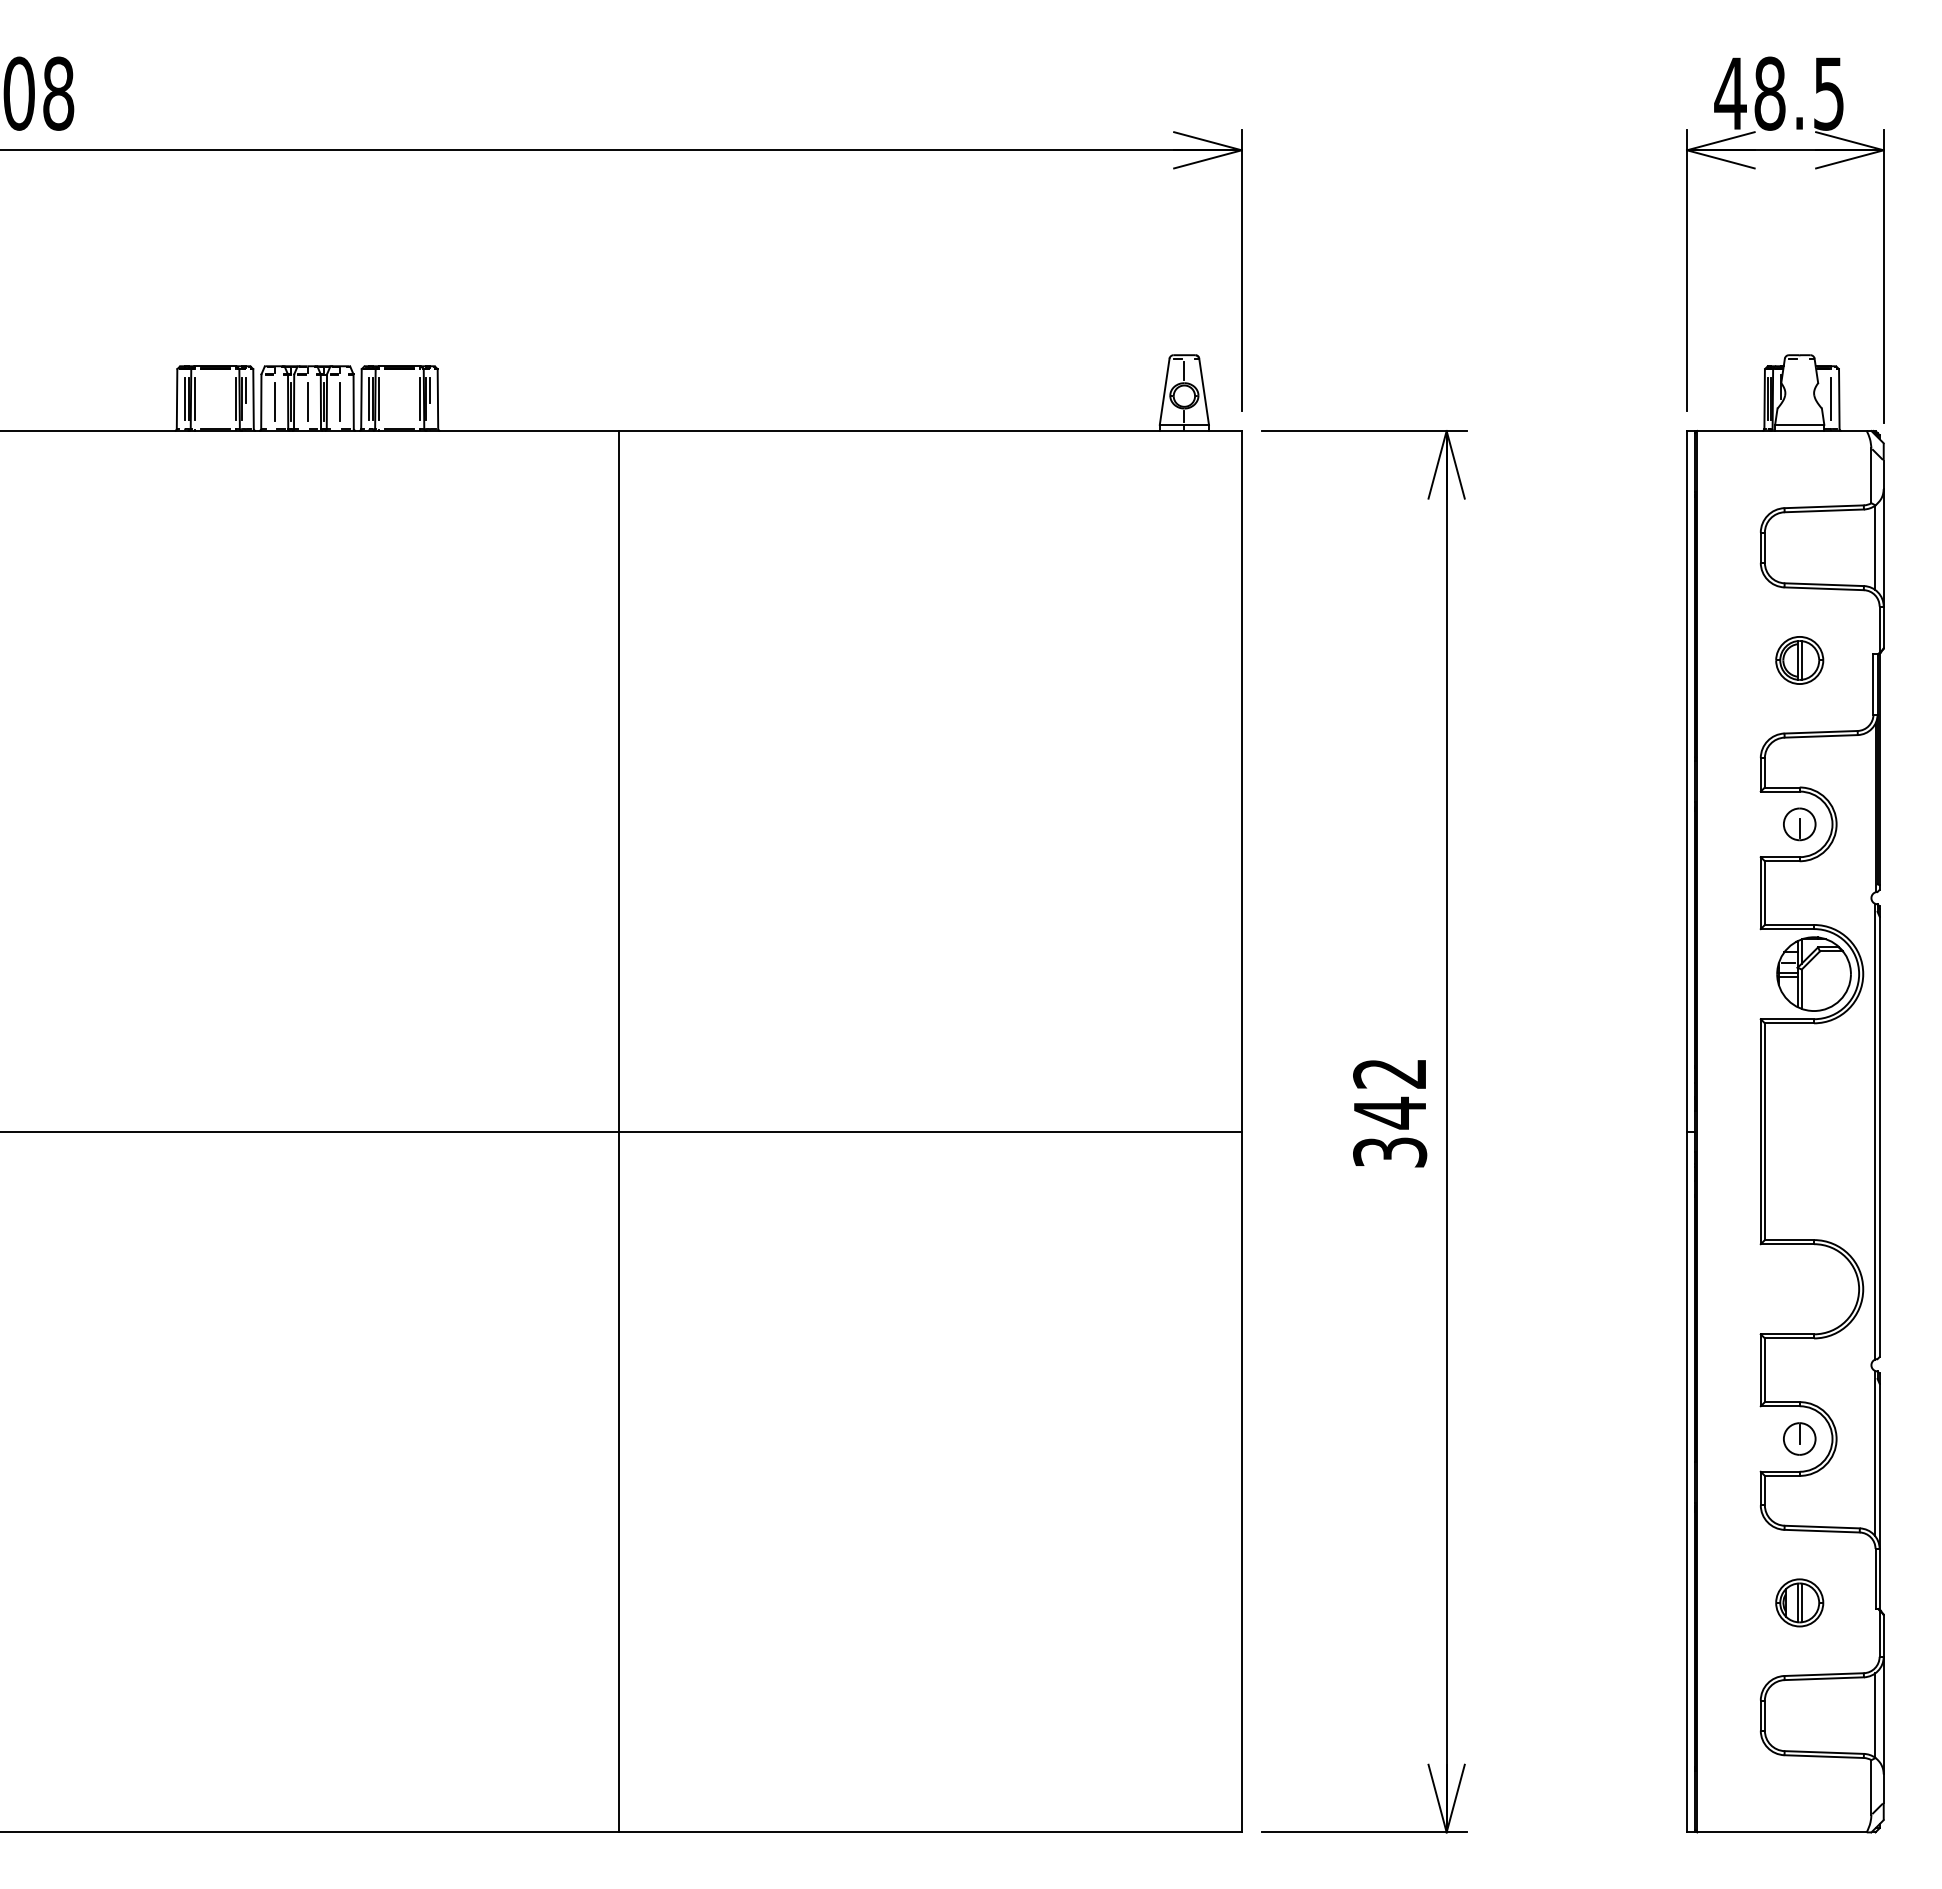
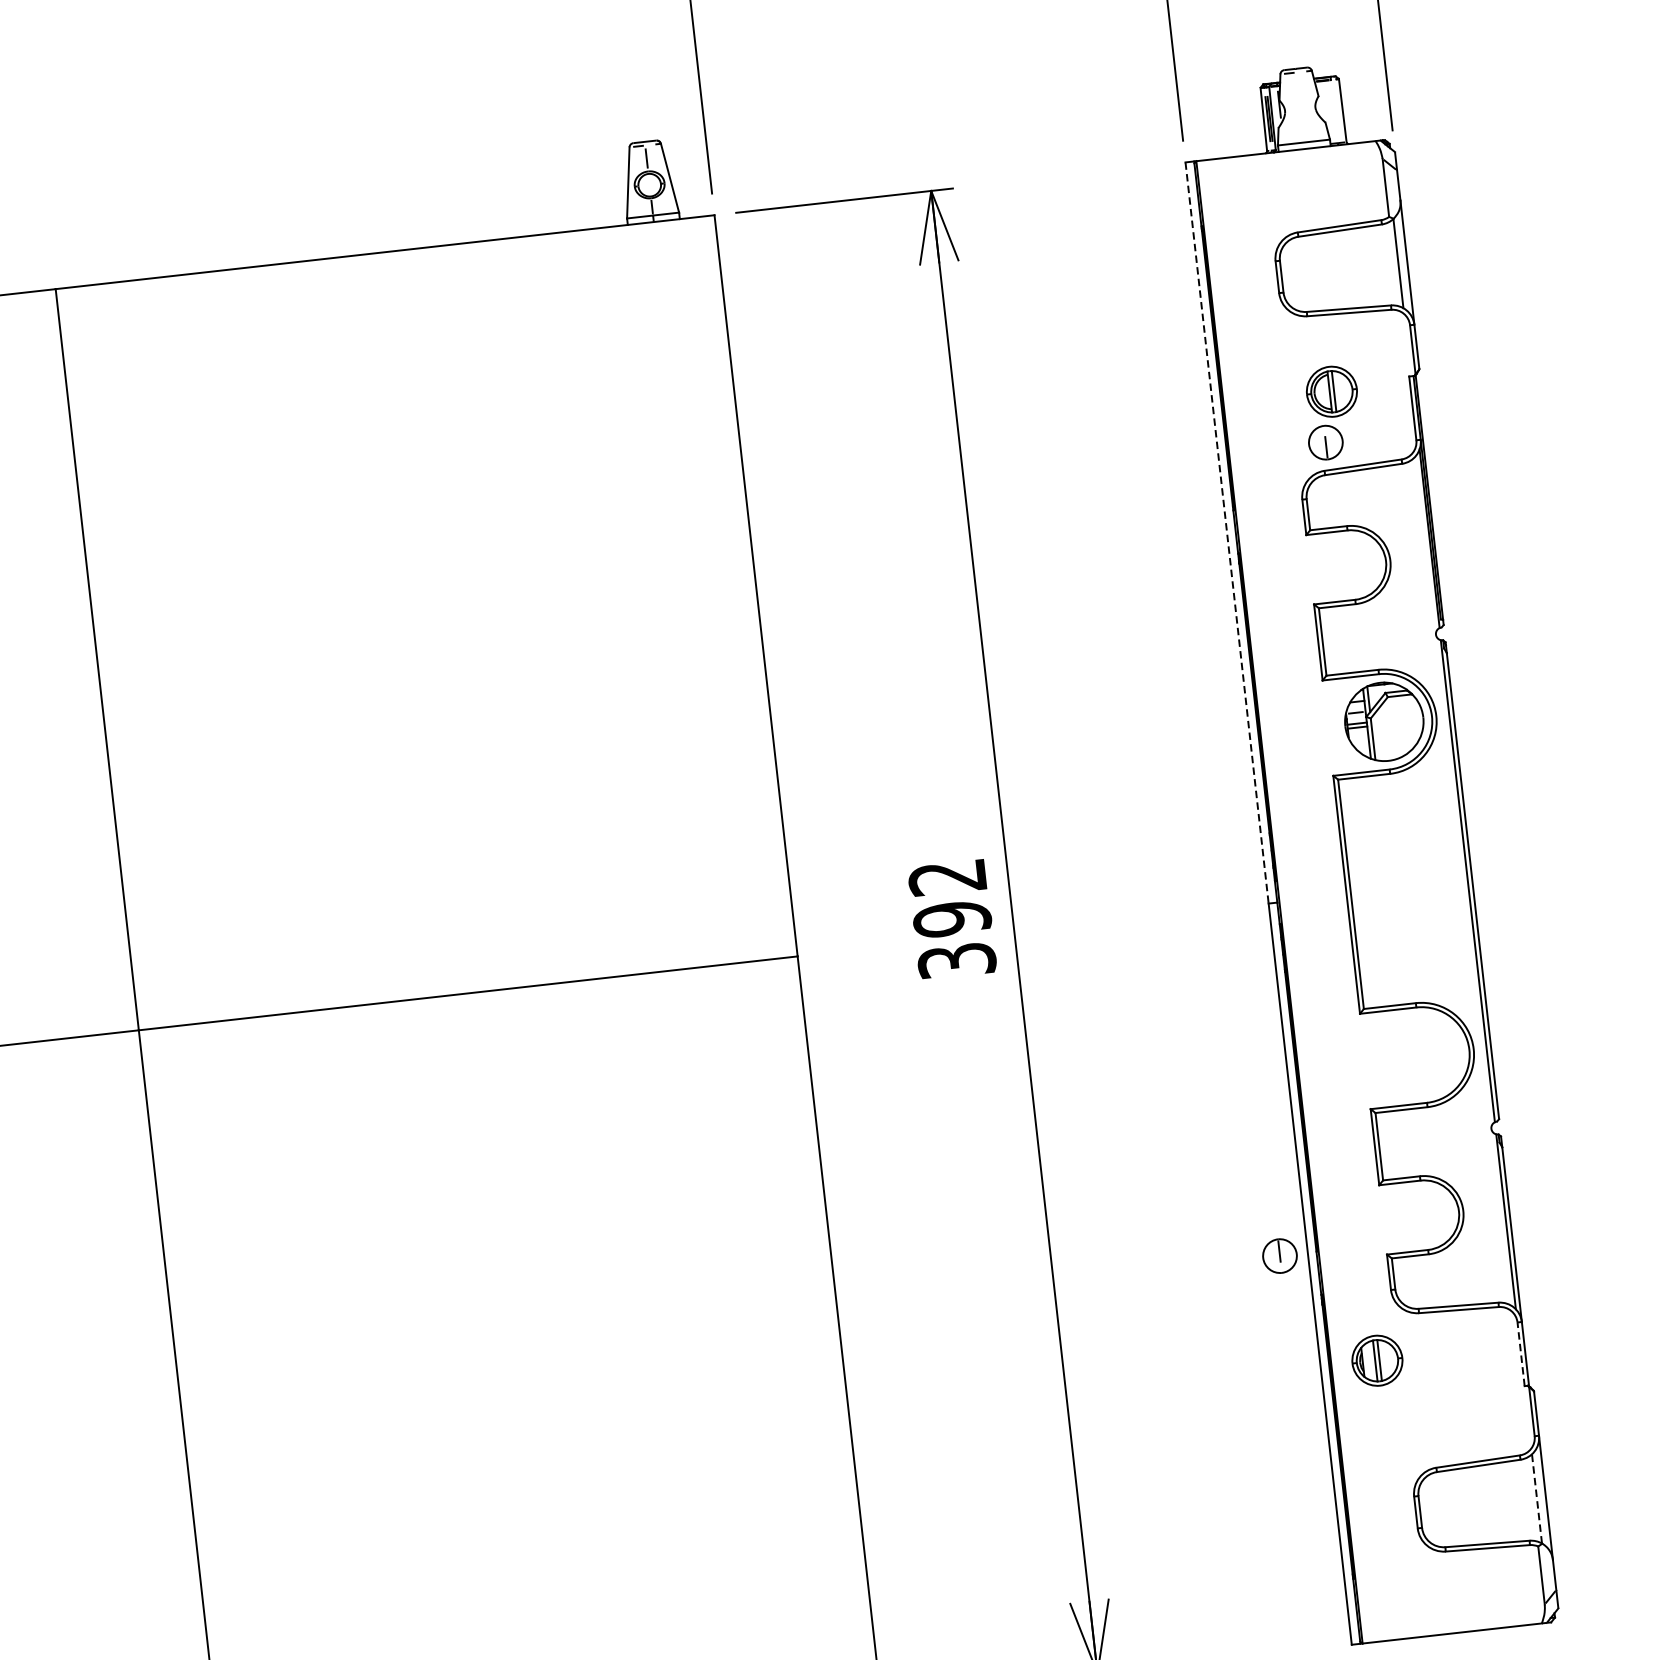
line: (1831, 399) -> (1334, 111), removed
line: (1687, 781) -> (1227, 533), solid -> dashed
part: (1799, 824) -> (1325, 442), moved
text: (1390, 1112) -> (952, 918), 342 -> 392
part: (1799, 1438) -> (1279, 1255), moved
line: (1875, 1578) -> (1521, 1353), solid -> dashed
part: (1799, 1602) -> (1377, 1360), moved
line: (1875, 1715) -> (1537, 1498), solid -> dashed

